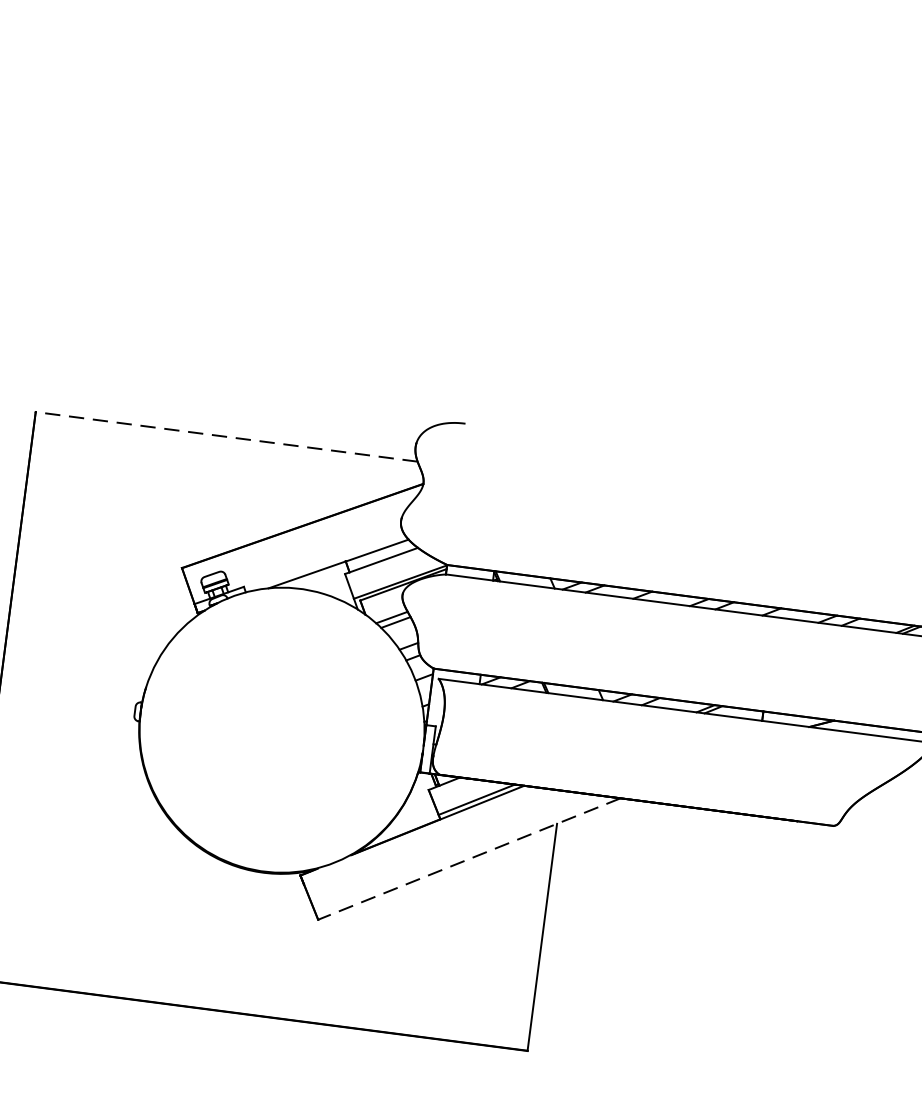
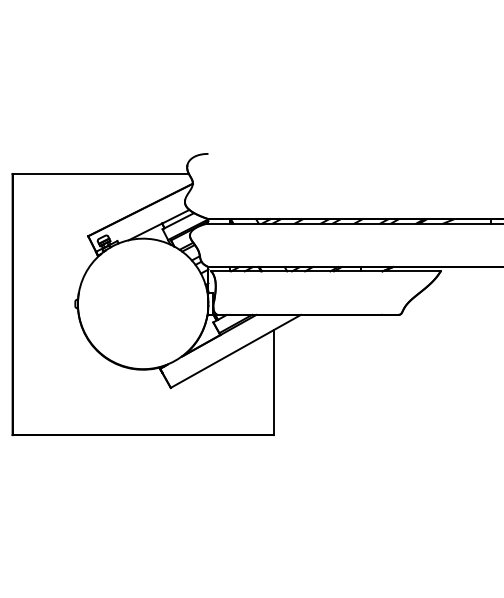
line: (226, 435) -> (100, 173), dashed -> solid
line: (468, 859) -> (235, 351), dashed -> solid

